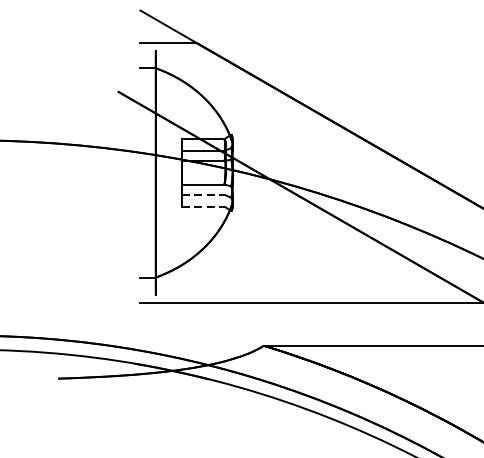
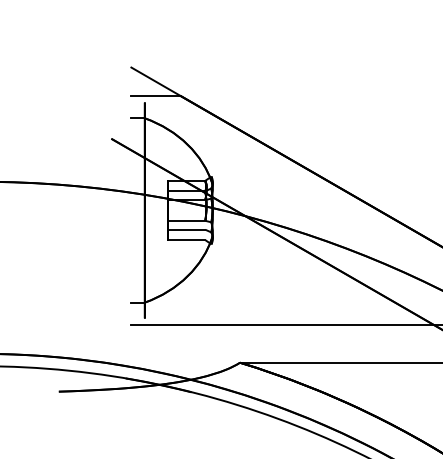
line: (203, 194) -> (186, 229), dashed -> solid
line: (203, 207) -> (186, 240), dashed -> solid

